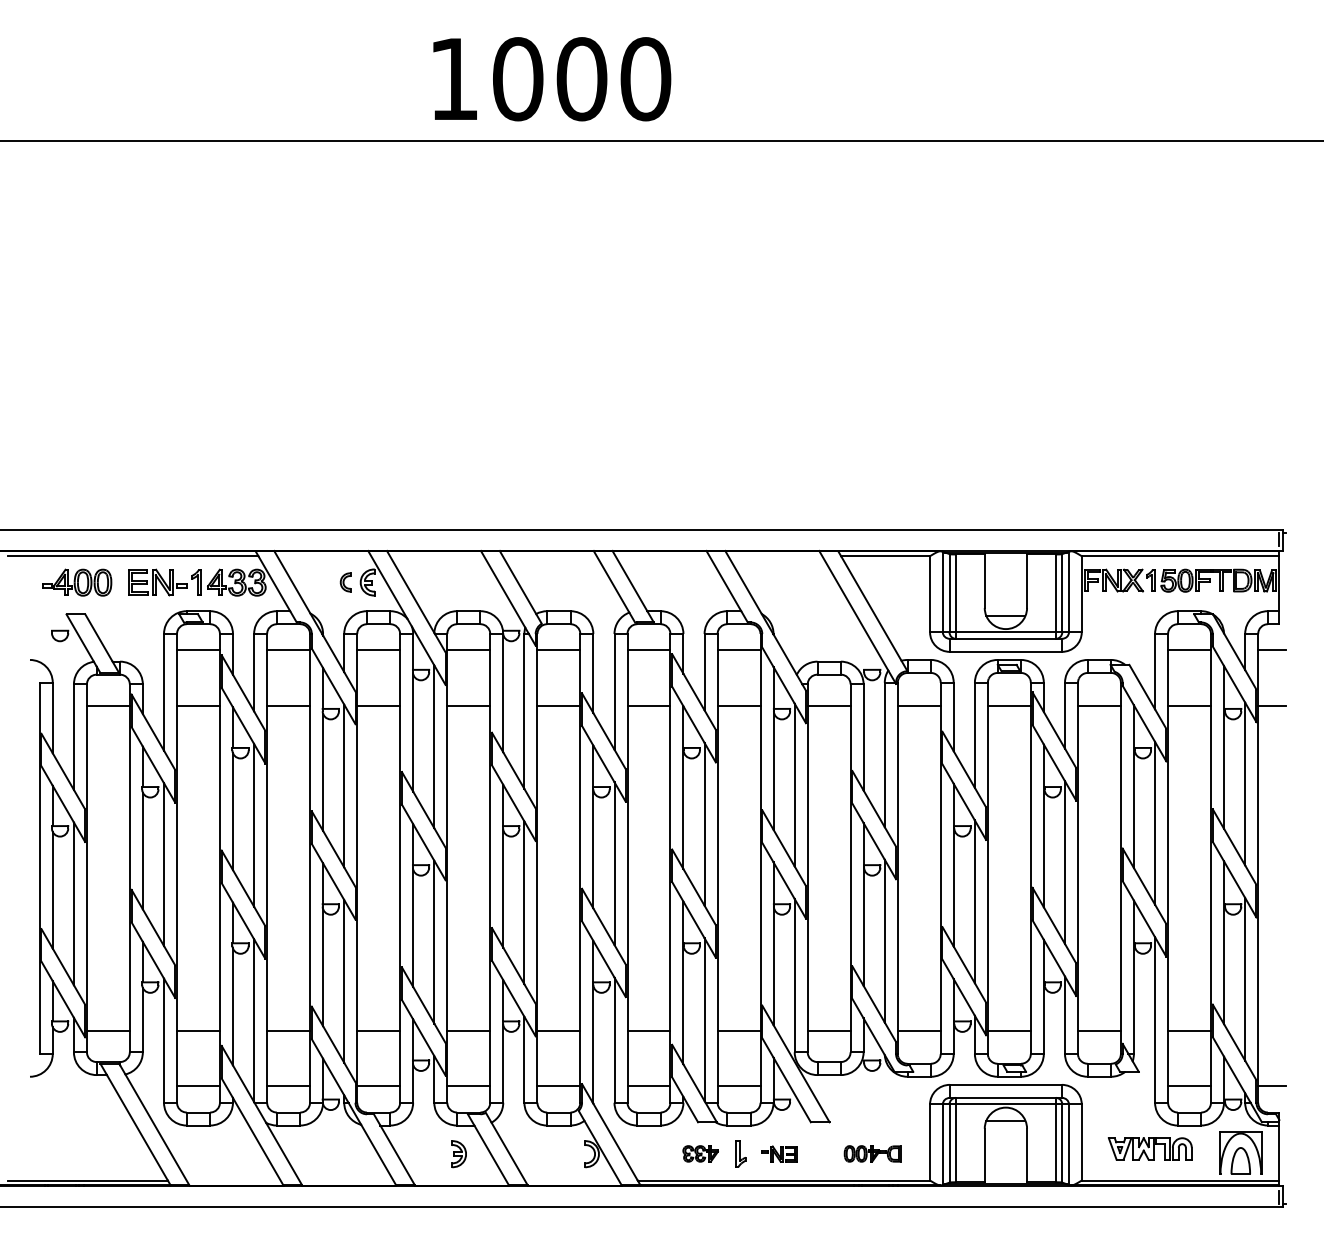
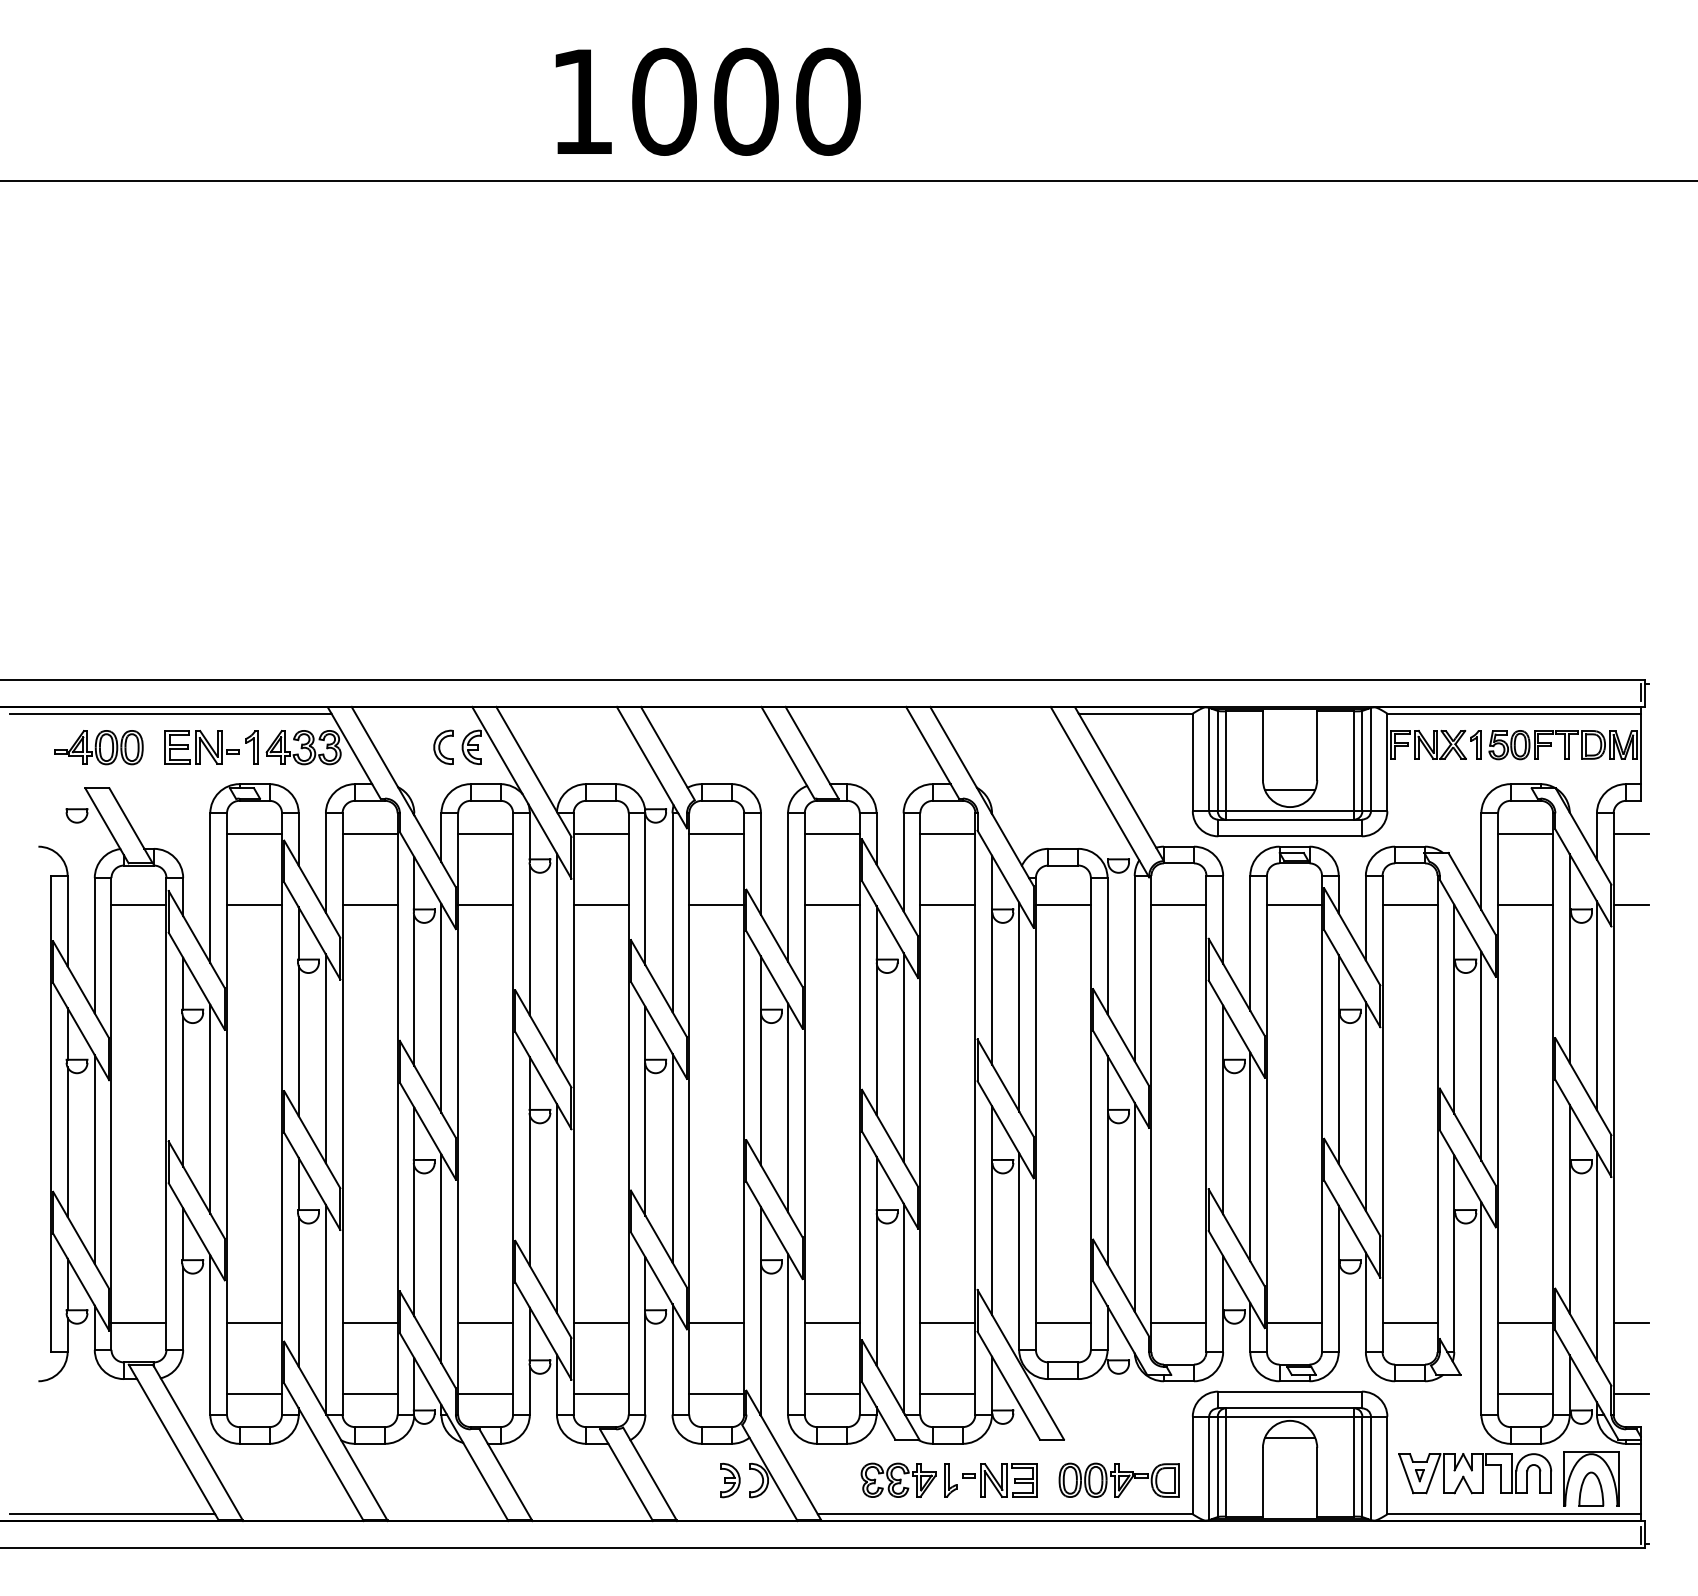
part: (345, 581) -> (443, 746), size x1.43
line: (1272, 1030) -> (1631, 1322), added
part: (1150, 1148) -> (1475, 1473), size x1.43
part: (700, 1153) -> (898, 1479), size x1.67
part: (872, 1153) -> (1118, 1479), size x1.67
part: (458, 1154) -> (730, 1480), moved
part: (779, 1154) -> (999, 1480), size x1.67

